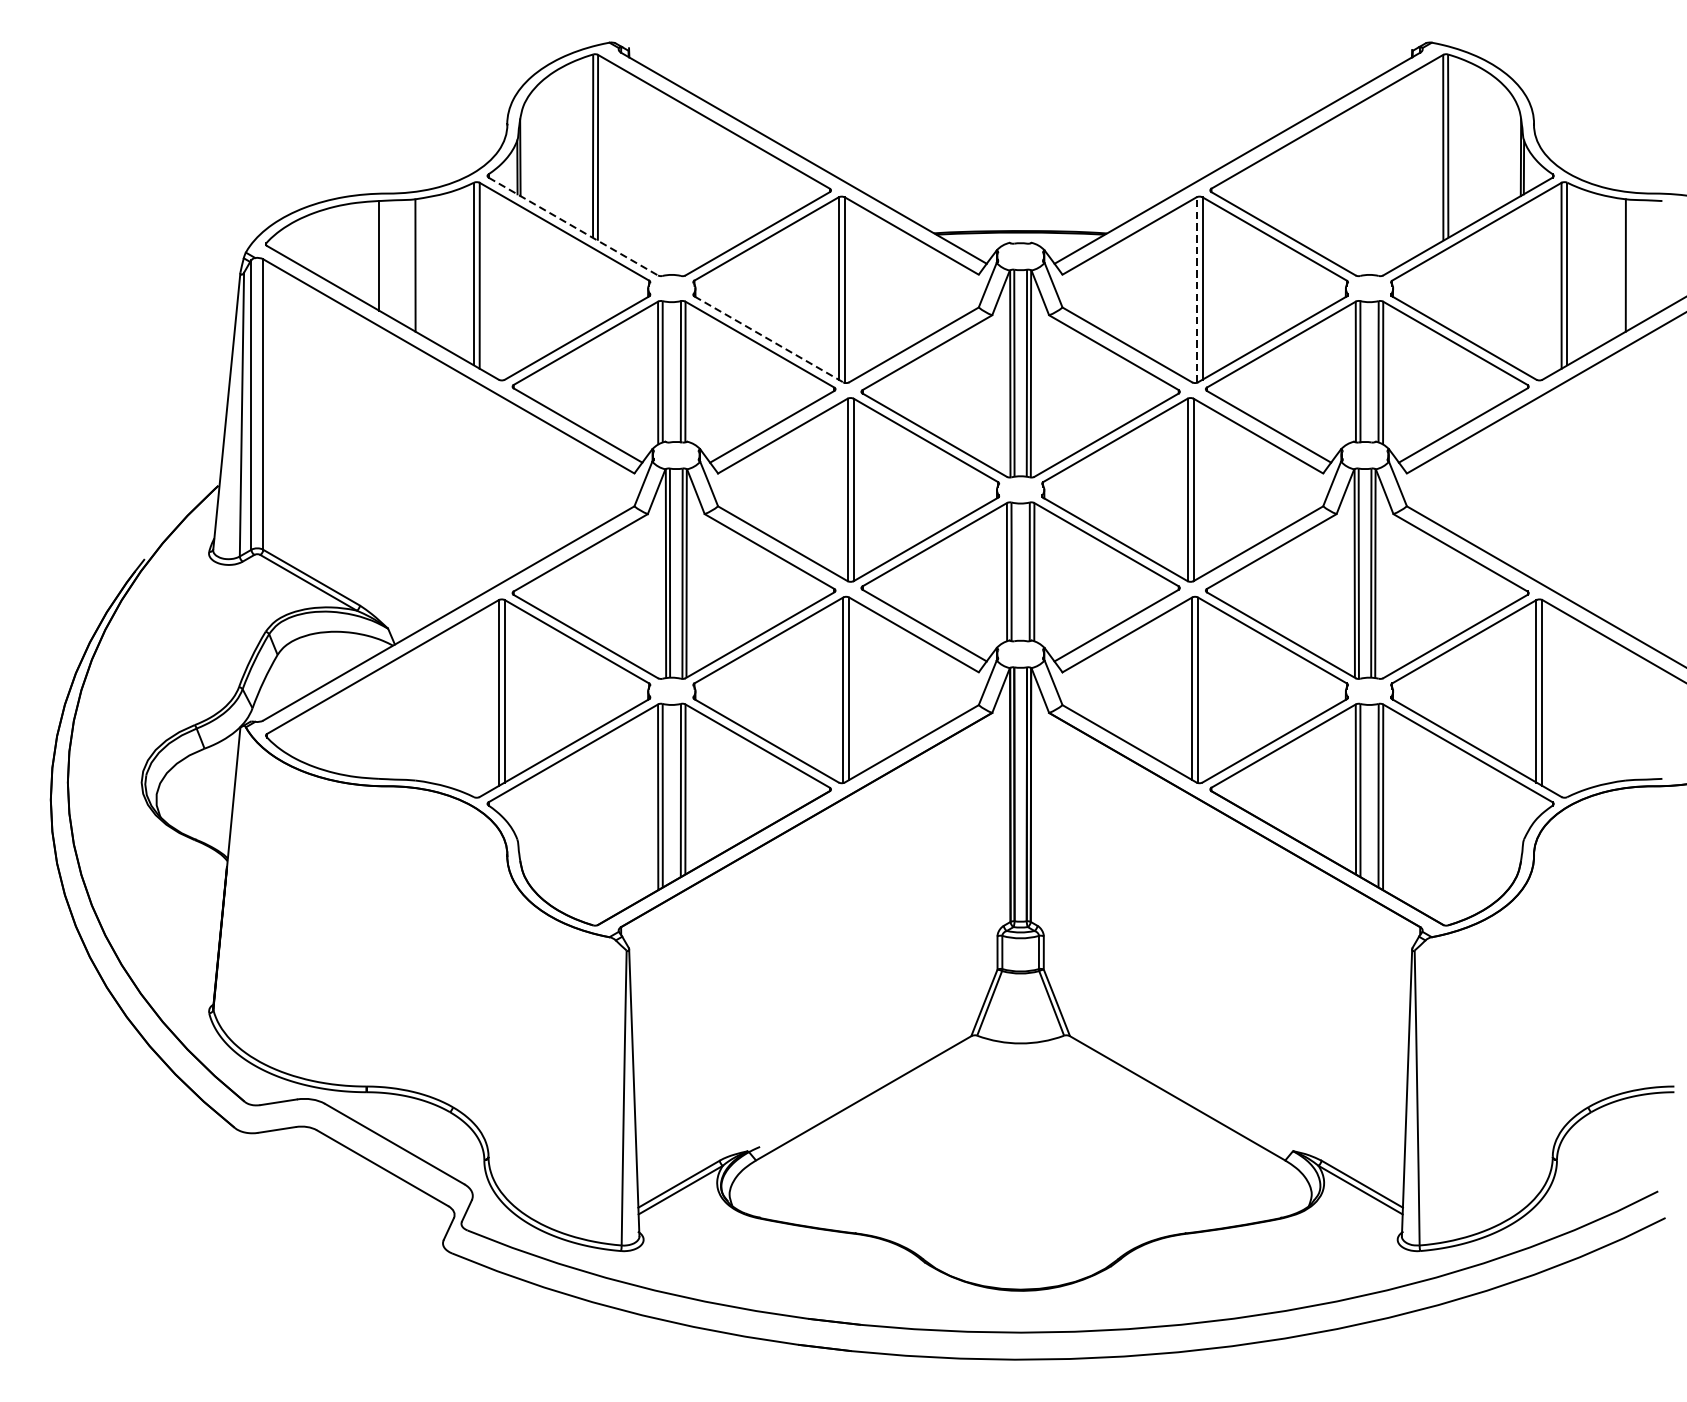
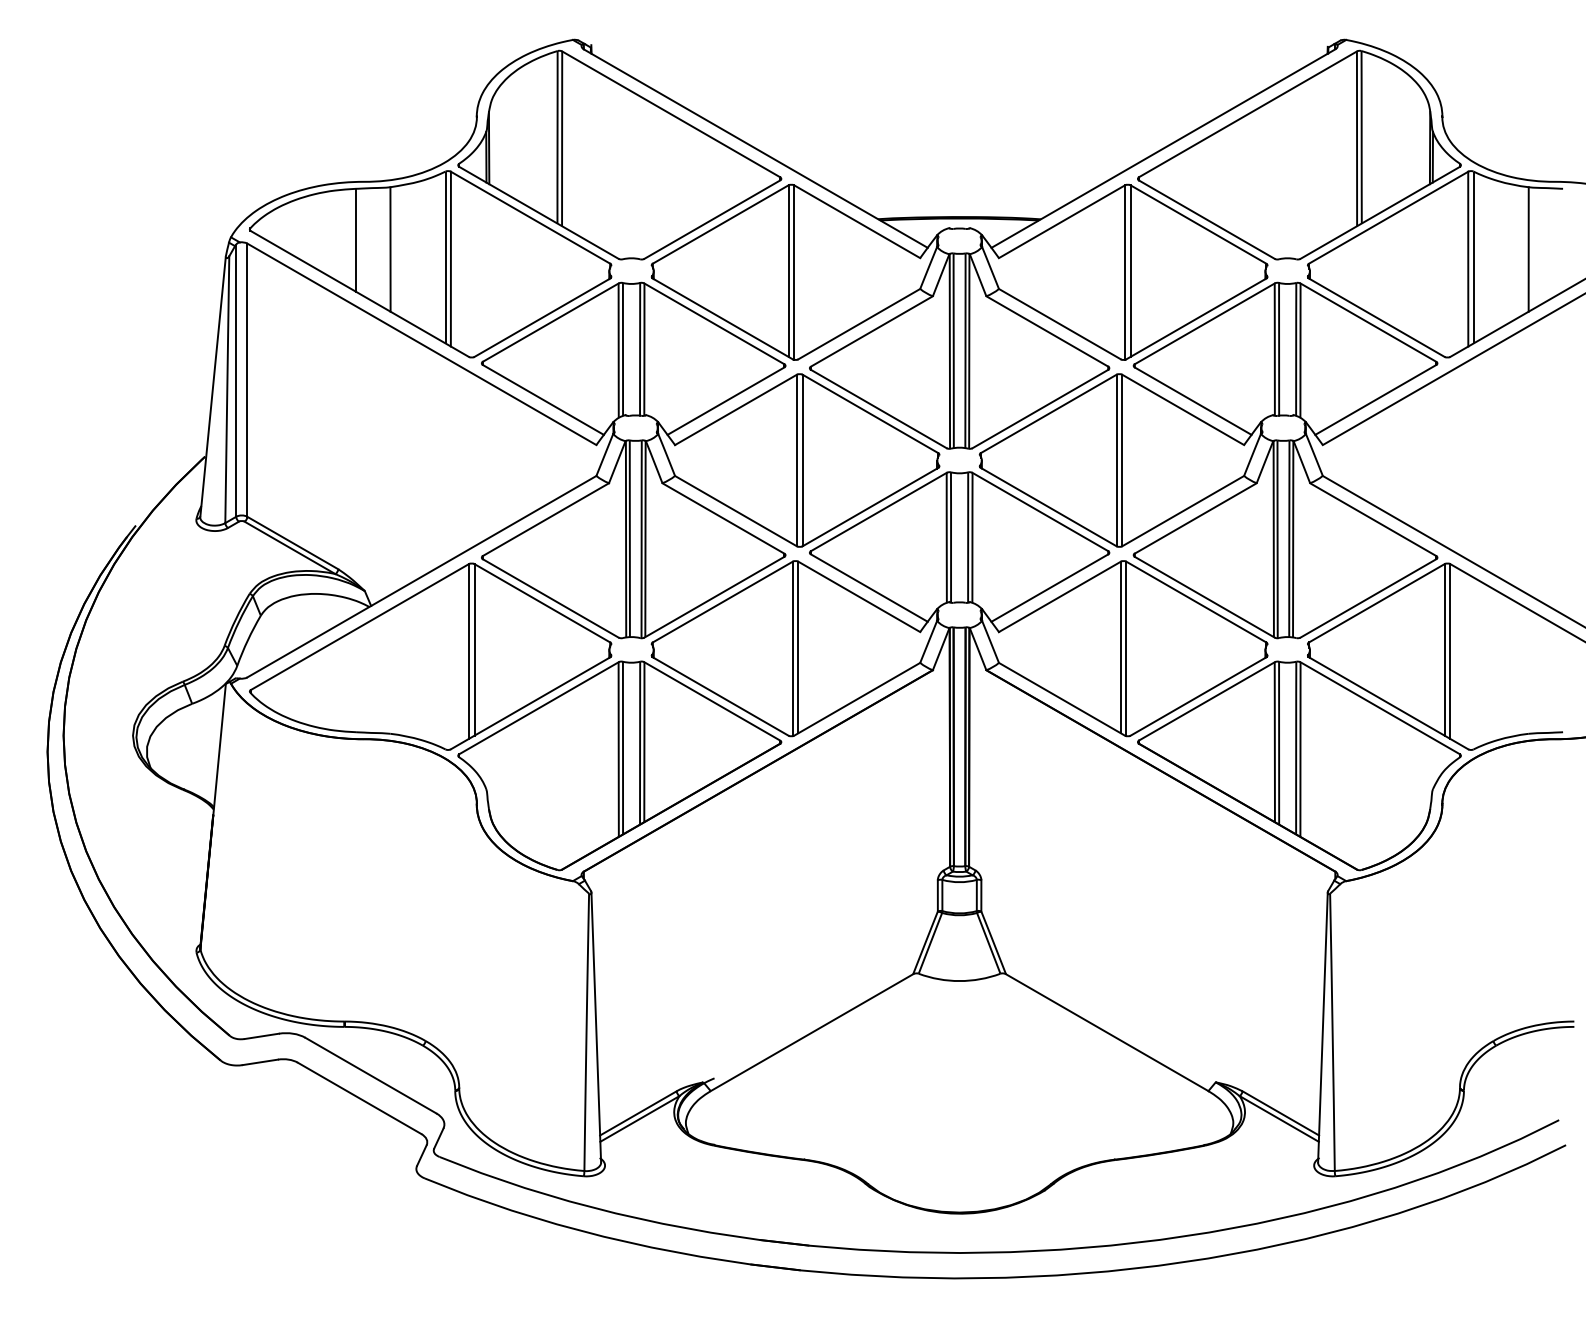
line: (572, 226) -> (538, 212), dashed -> solid
line: (1197, 289) -> (1125, 272), dashed -> solid
line: (768, 338) -> (722, 318), dashed -> solid

